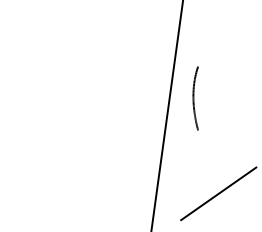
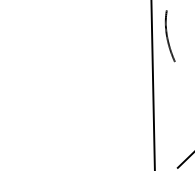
curve: (194, 98) -> (167, 36), moved

